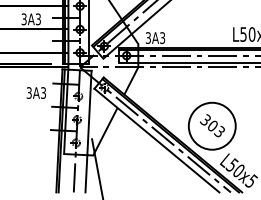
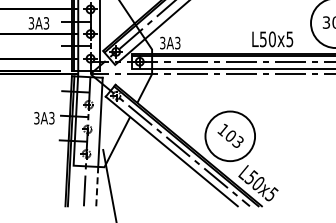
text: (36, 93) -> (44, 118), moved
text: (204, 119) -> (222, 129), 303 -> 103
line: (86, 173) -> (97, 186), solid -> dashed

